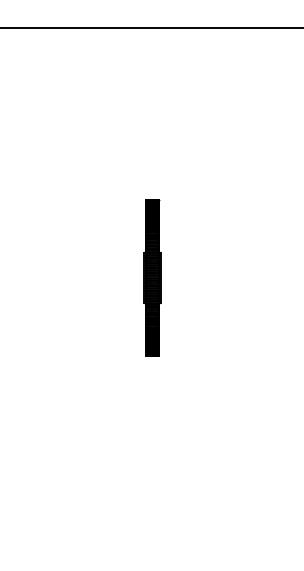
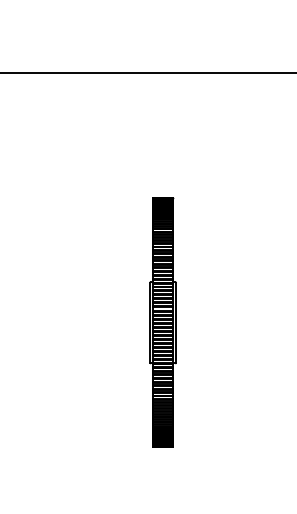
part: (152, 277) -> (163, 322), size x1.6

